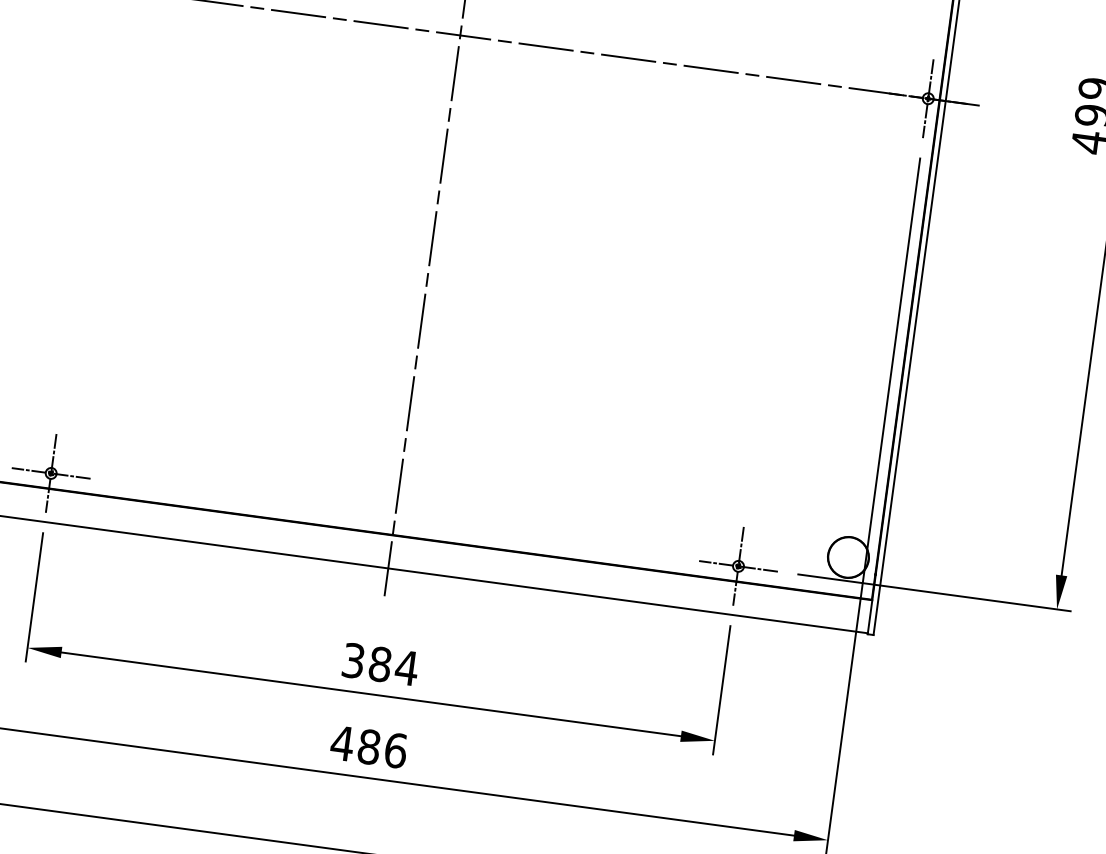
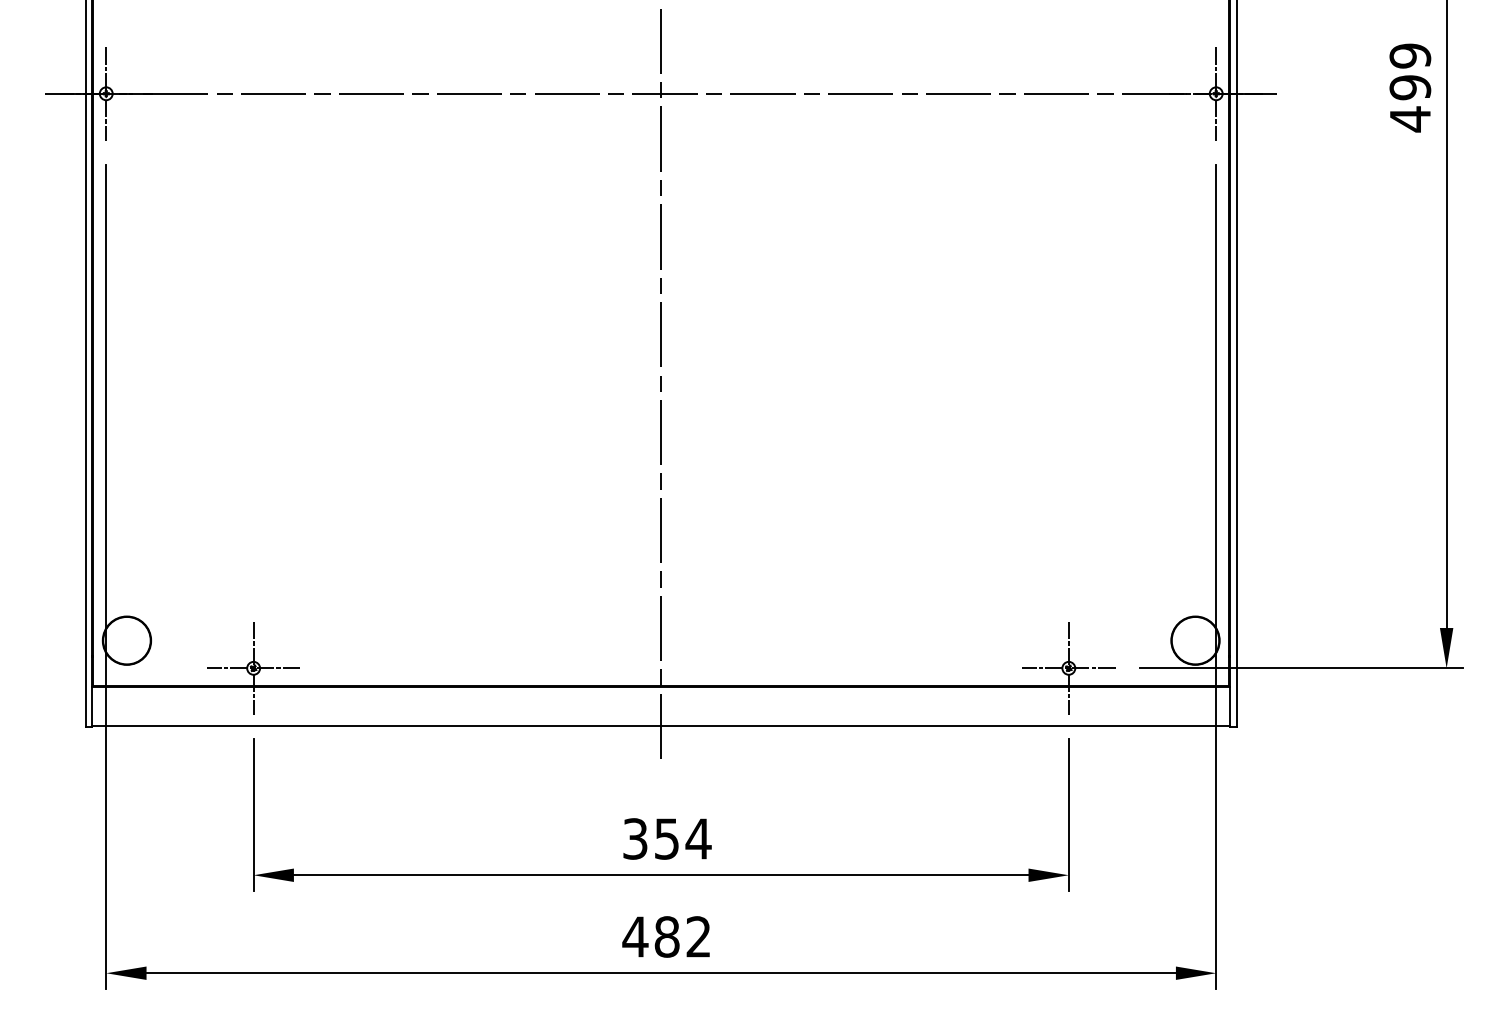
text: (379, 663) -> (666, 838), 384 -> 354
text: (395, 750) -> (698, 936), 486 -> 482

